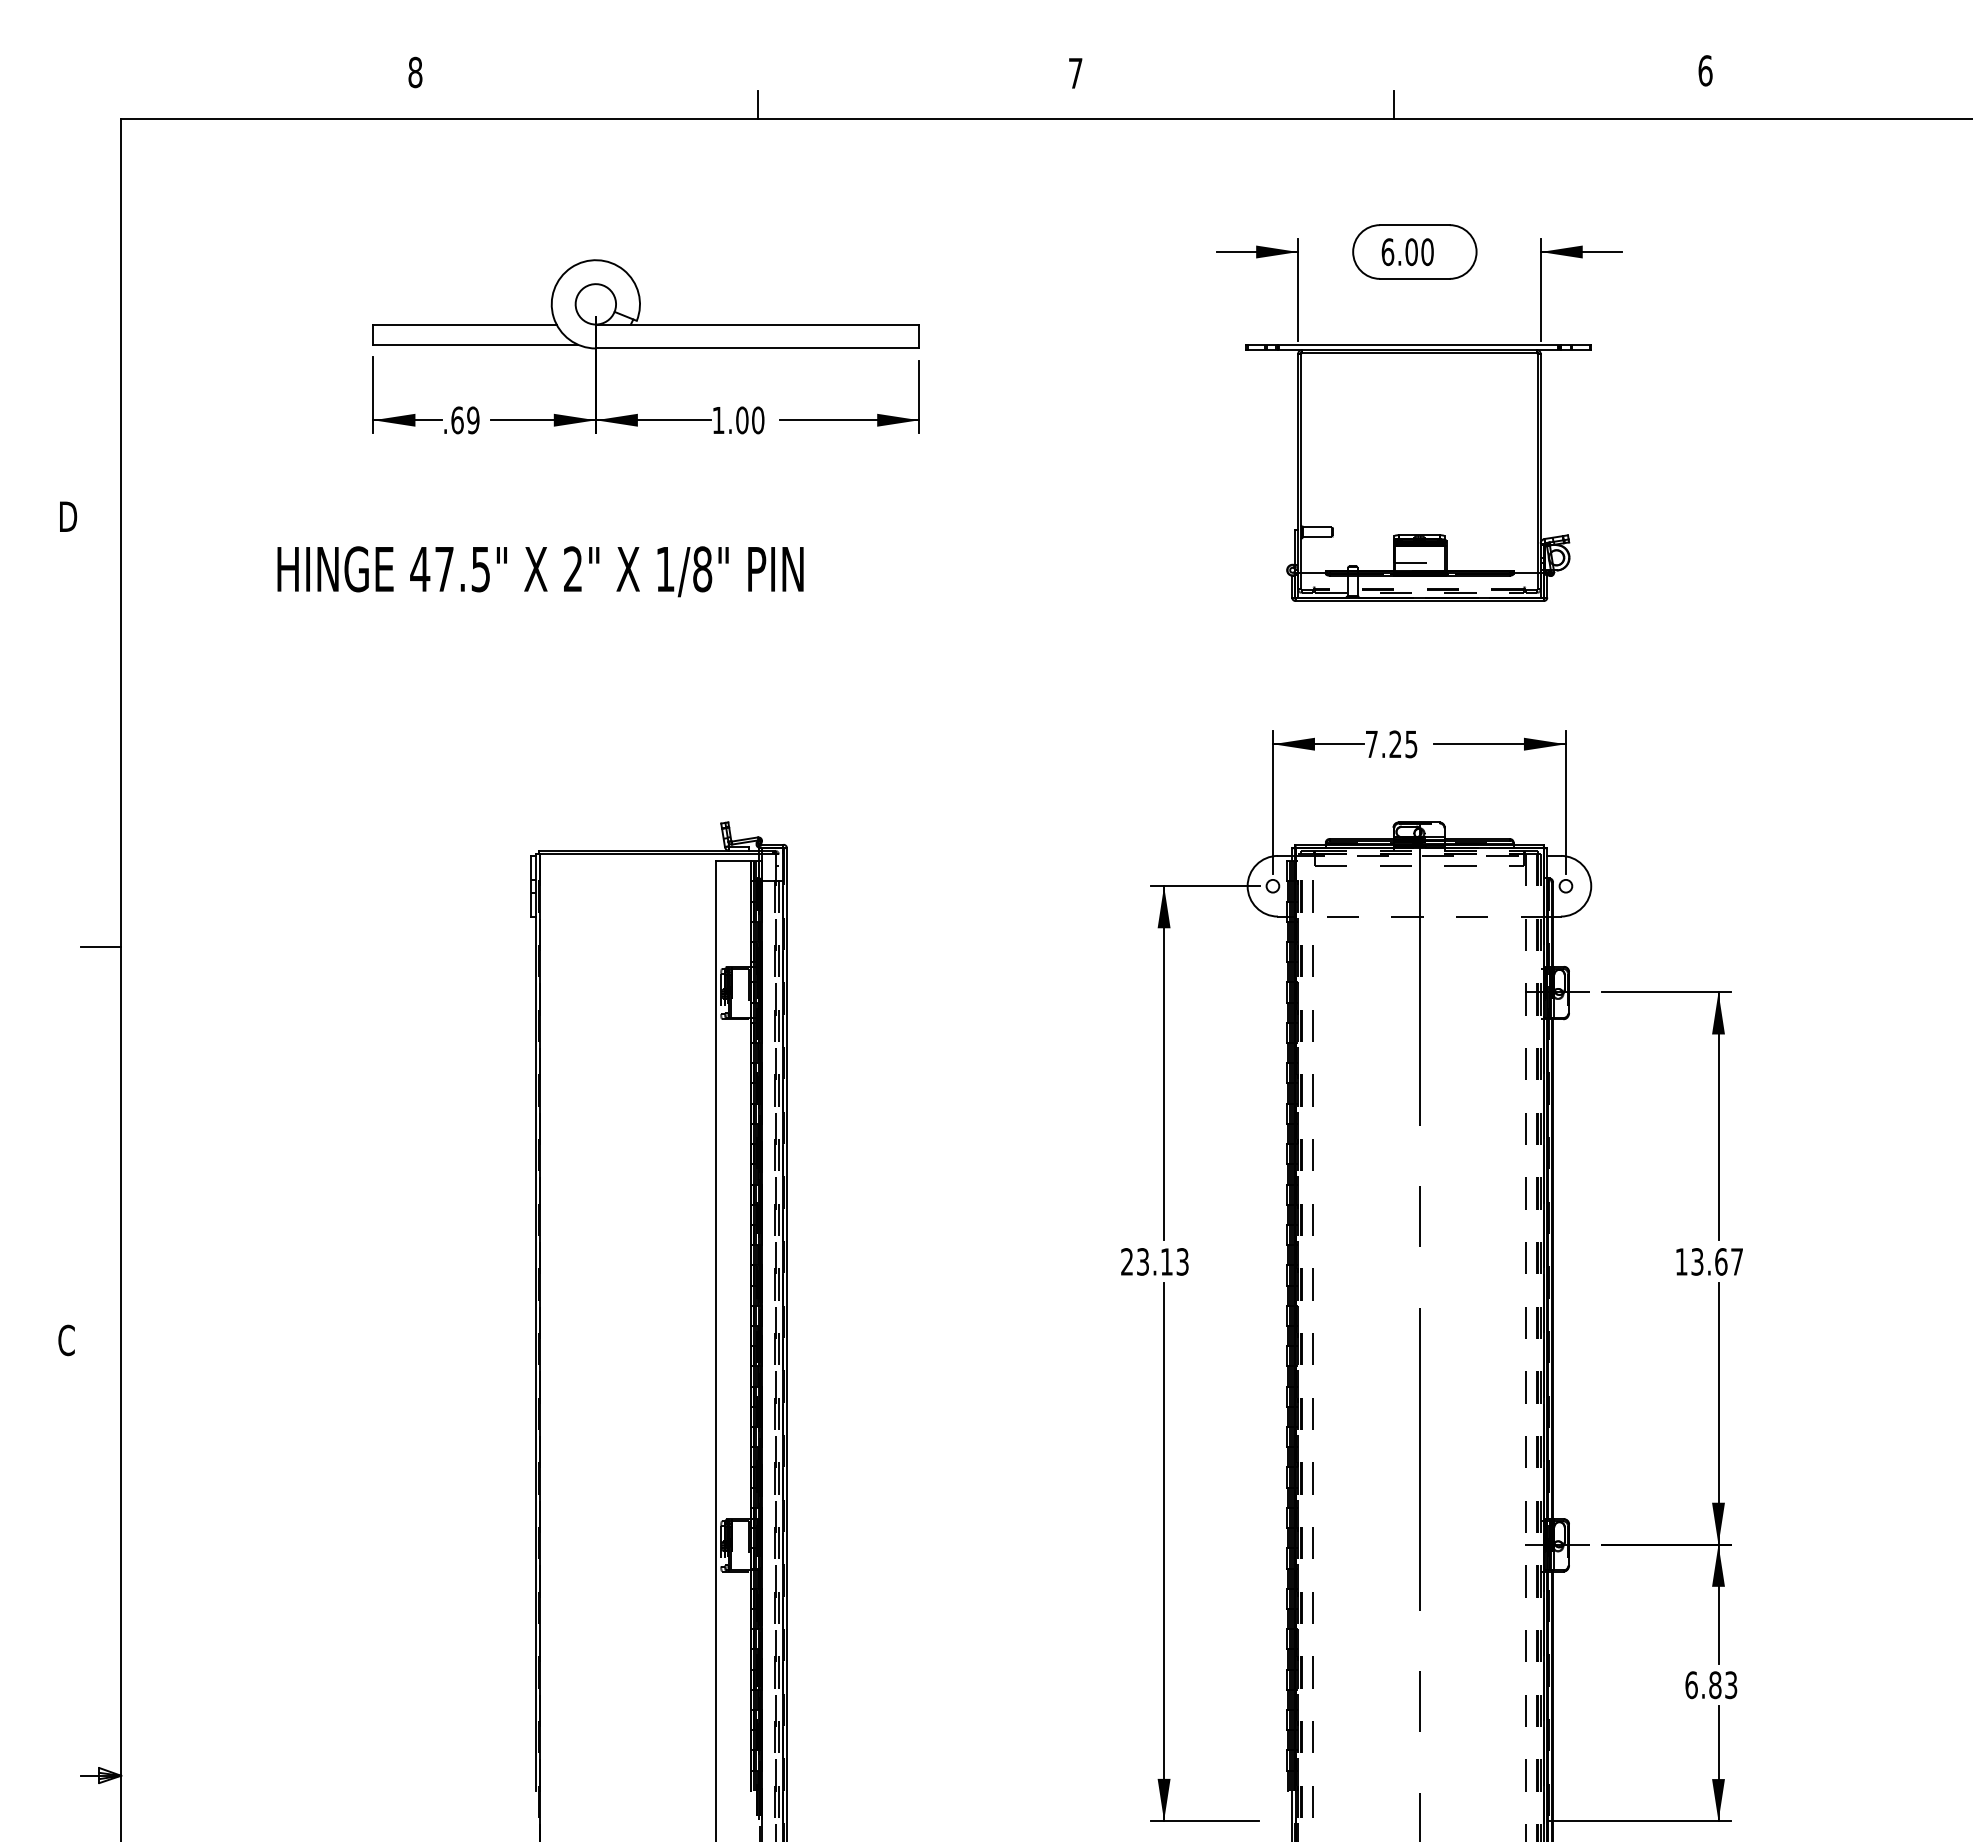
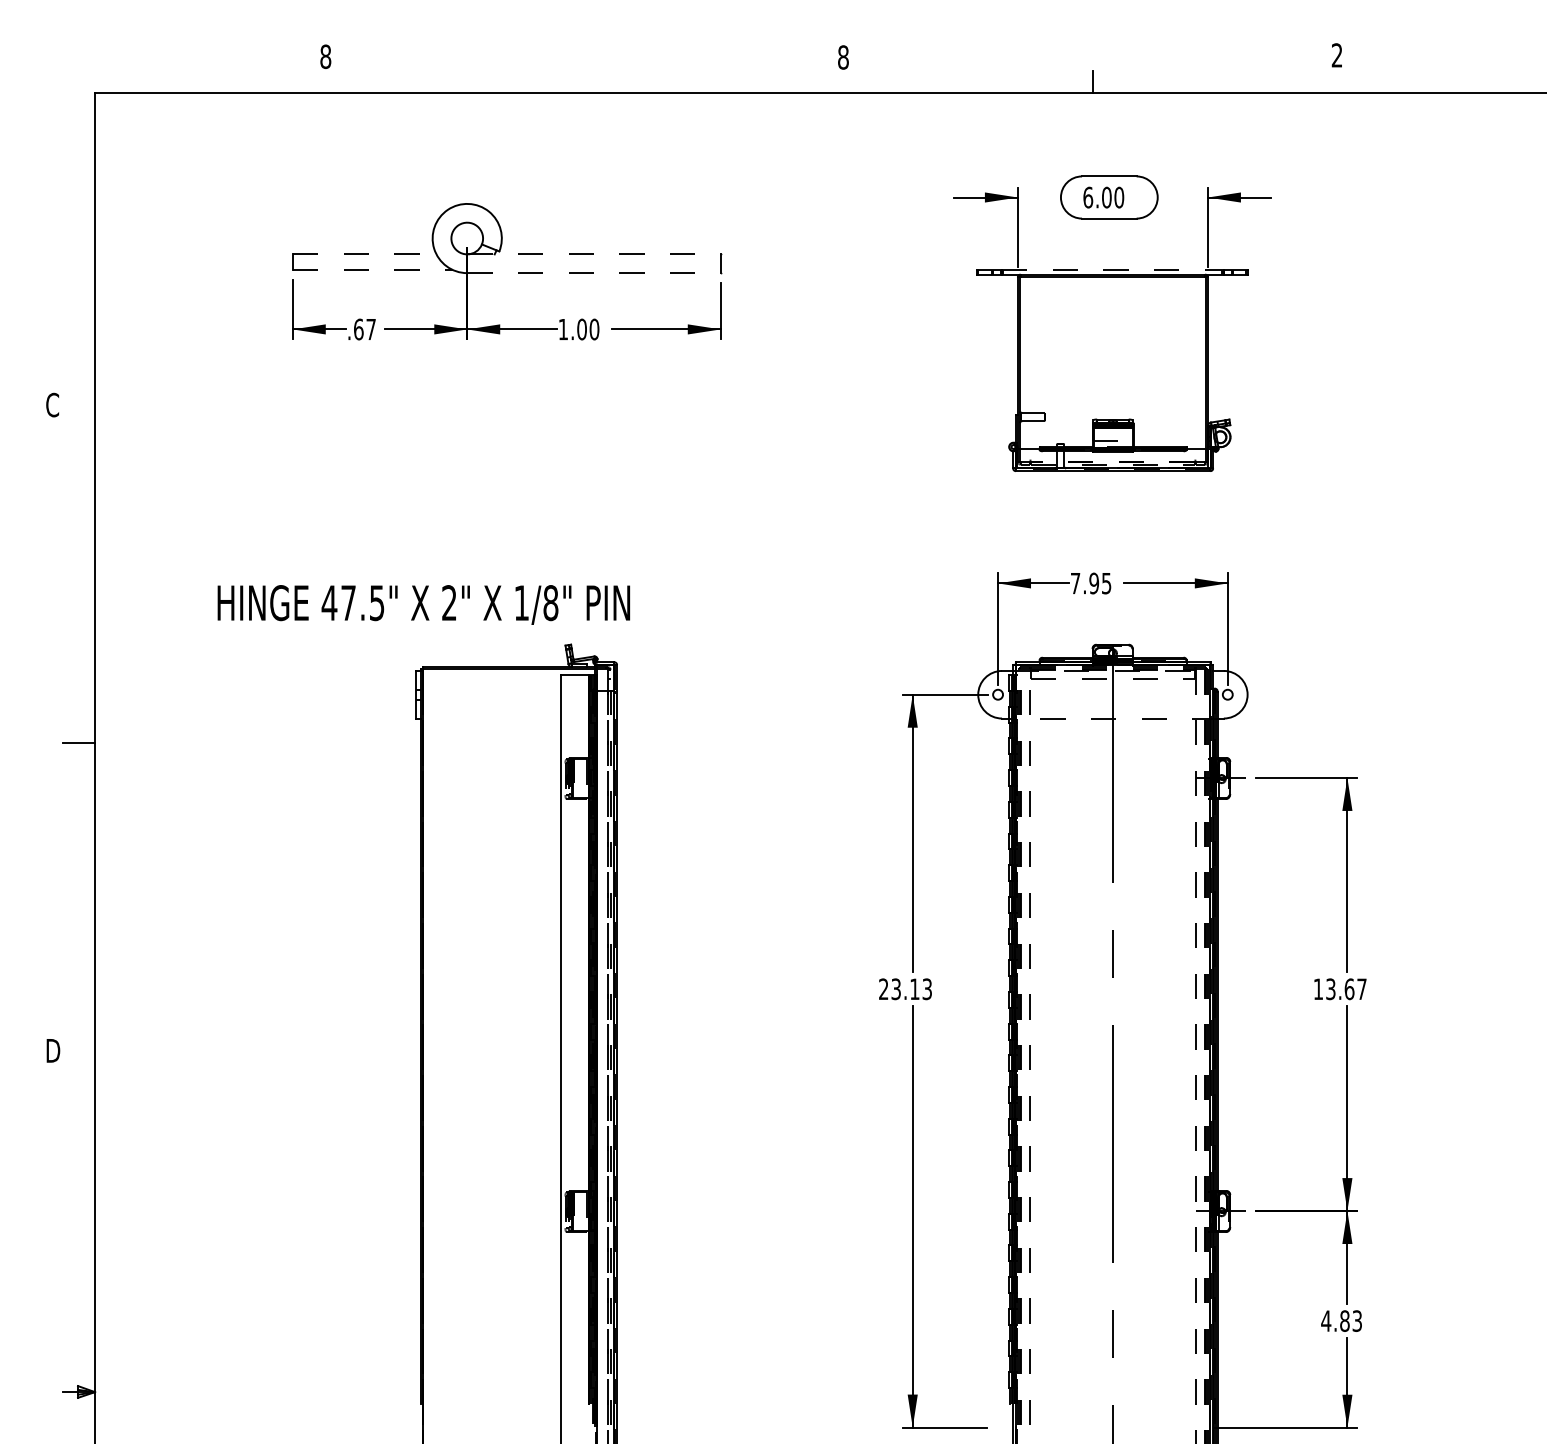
text: (1705, 70) -> (1337, 55), 6 -> 2
text: (1075, 73) -> (843, 57), 7 -> 8
line: (757, 104) -> (593, 81), removed
line: (465, 324) -> (365, 254), solid -> dashed
line: (757, 324) -> (593, 254), solid -> dashed
line: (476, 344) -> (373, 270), solid -> dashed
line: (1419, 344) -> (1112, 270), solid -> dashed
line: (757, 348) -> (593, 273), solid -> dashed
text: (473, 420) -> (371, 329), .69 -> .67
text: (67, 516) -> (53, 404), D -> C
text: (540, 571) -> (423, 604), moved
text: (1395, 744) -> (1094, 583), 7.25 -> 7.95
text: (67, 1340) -> (53, 1050), C -> D
text: (1691, 1685) -> (1326, 1321), 6.83 -> 4.83

